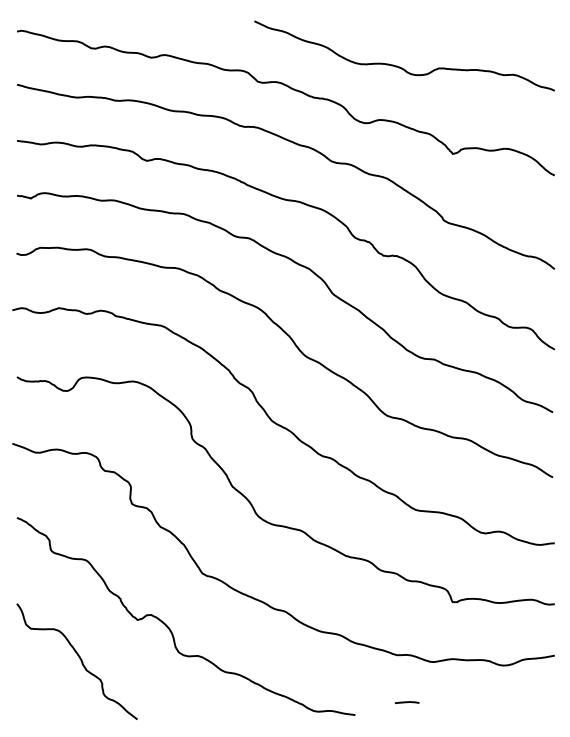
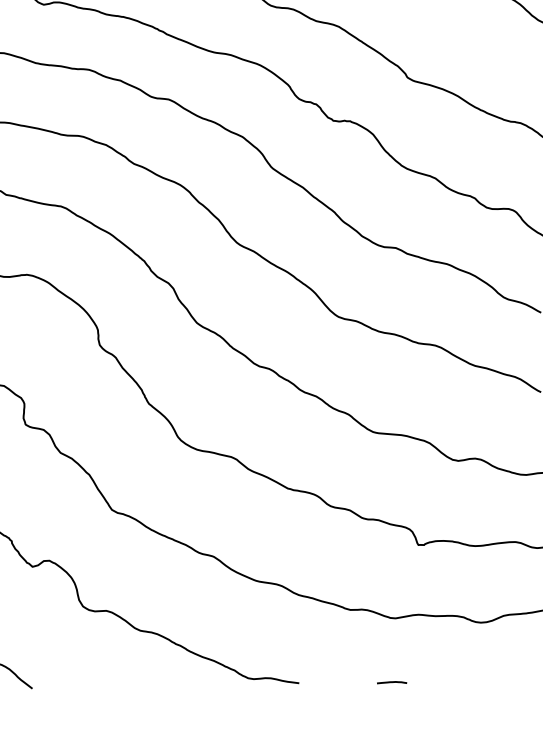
line: (406, 702) -> (391, 682), moved

